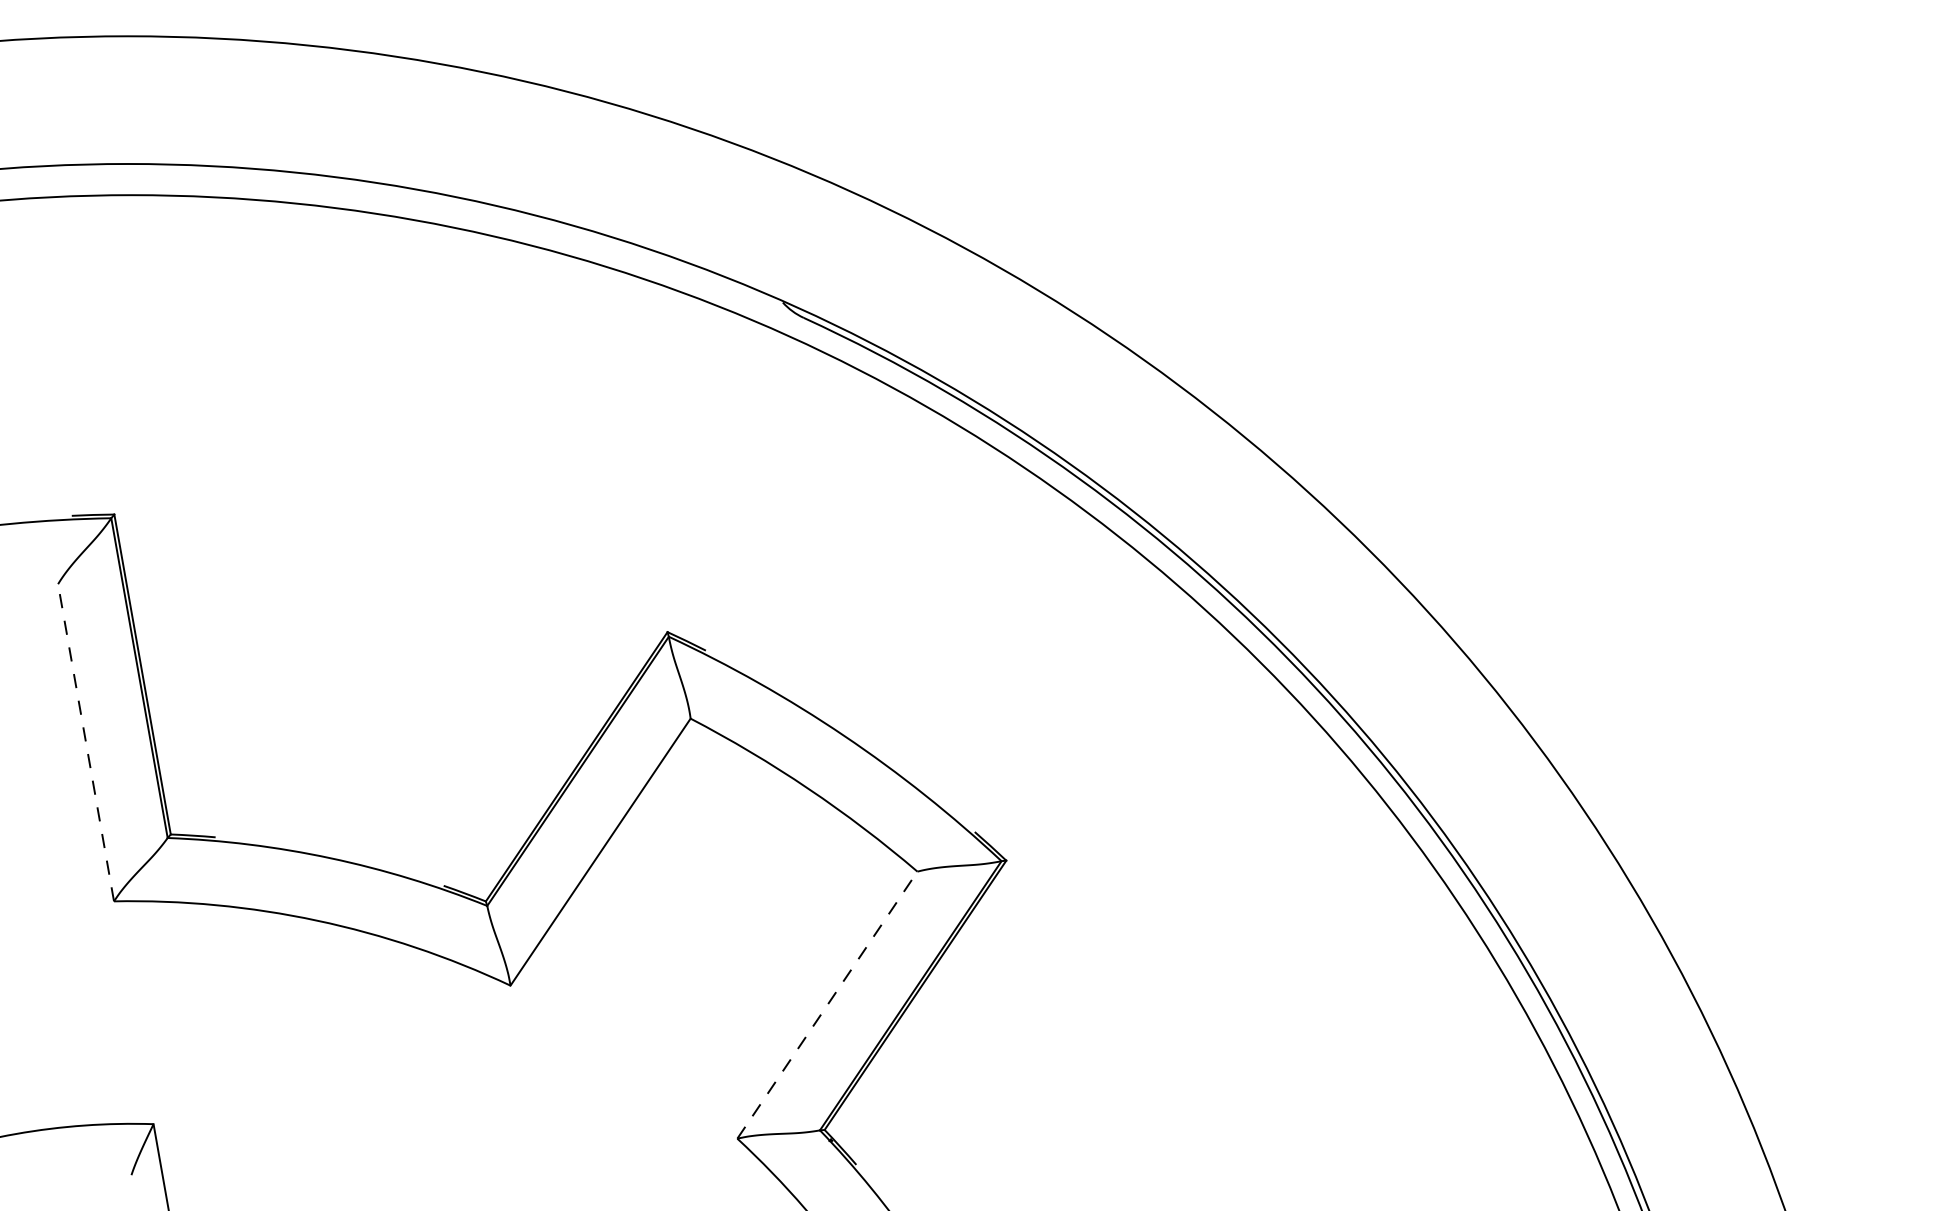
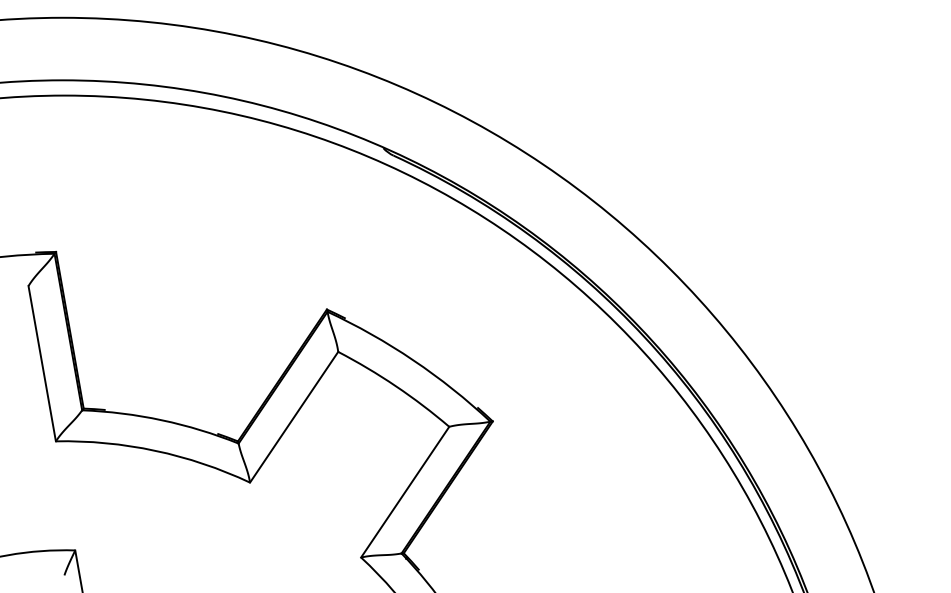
line: (86, 742) -> (42, 363), dashed -> solid
line: (828, 1005) -> (405, 492), dashed -> solid

